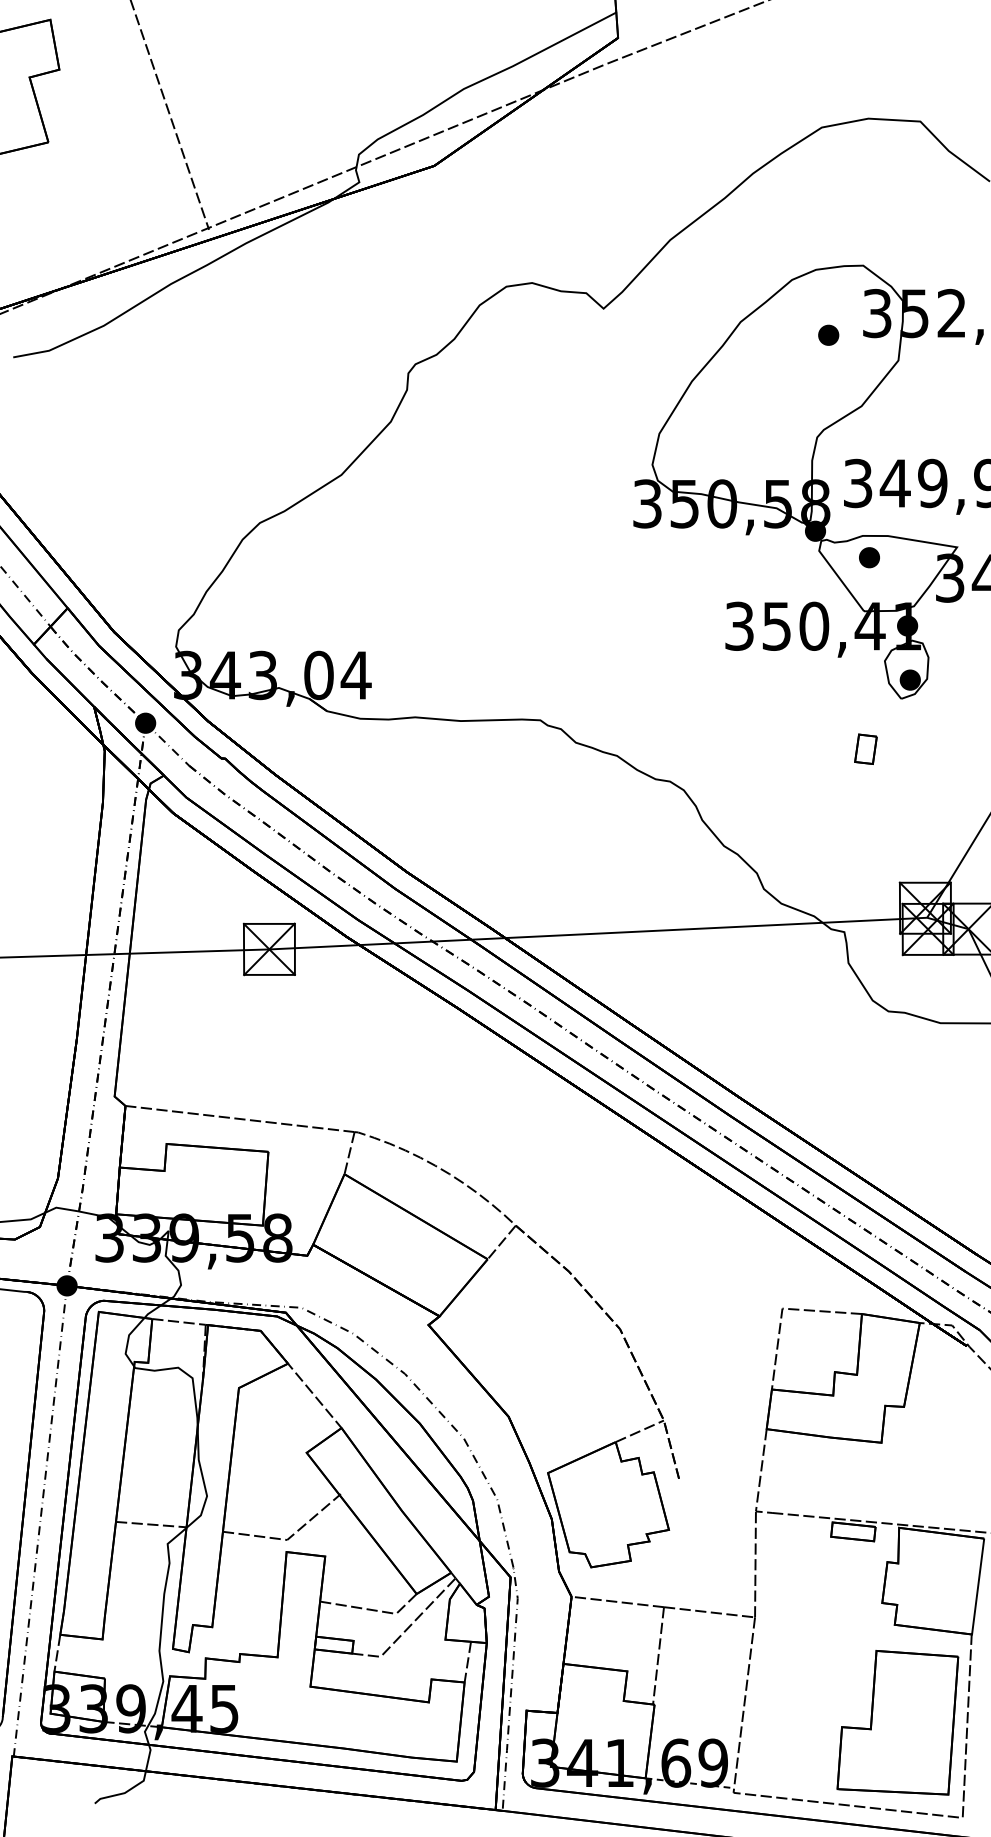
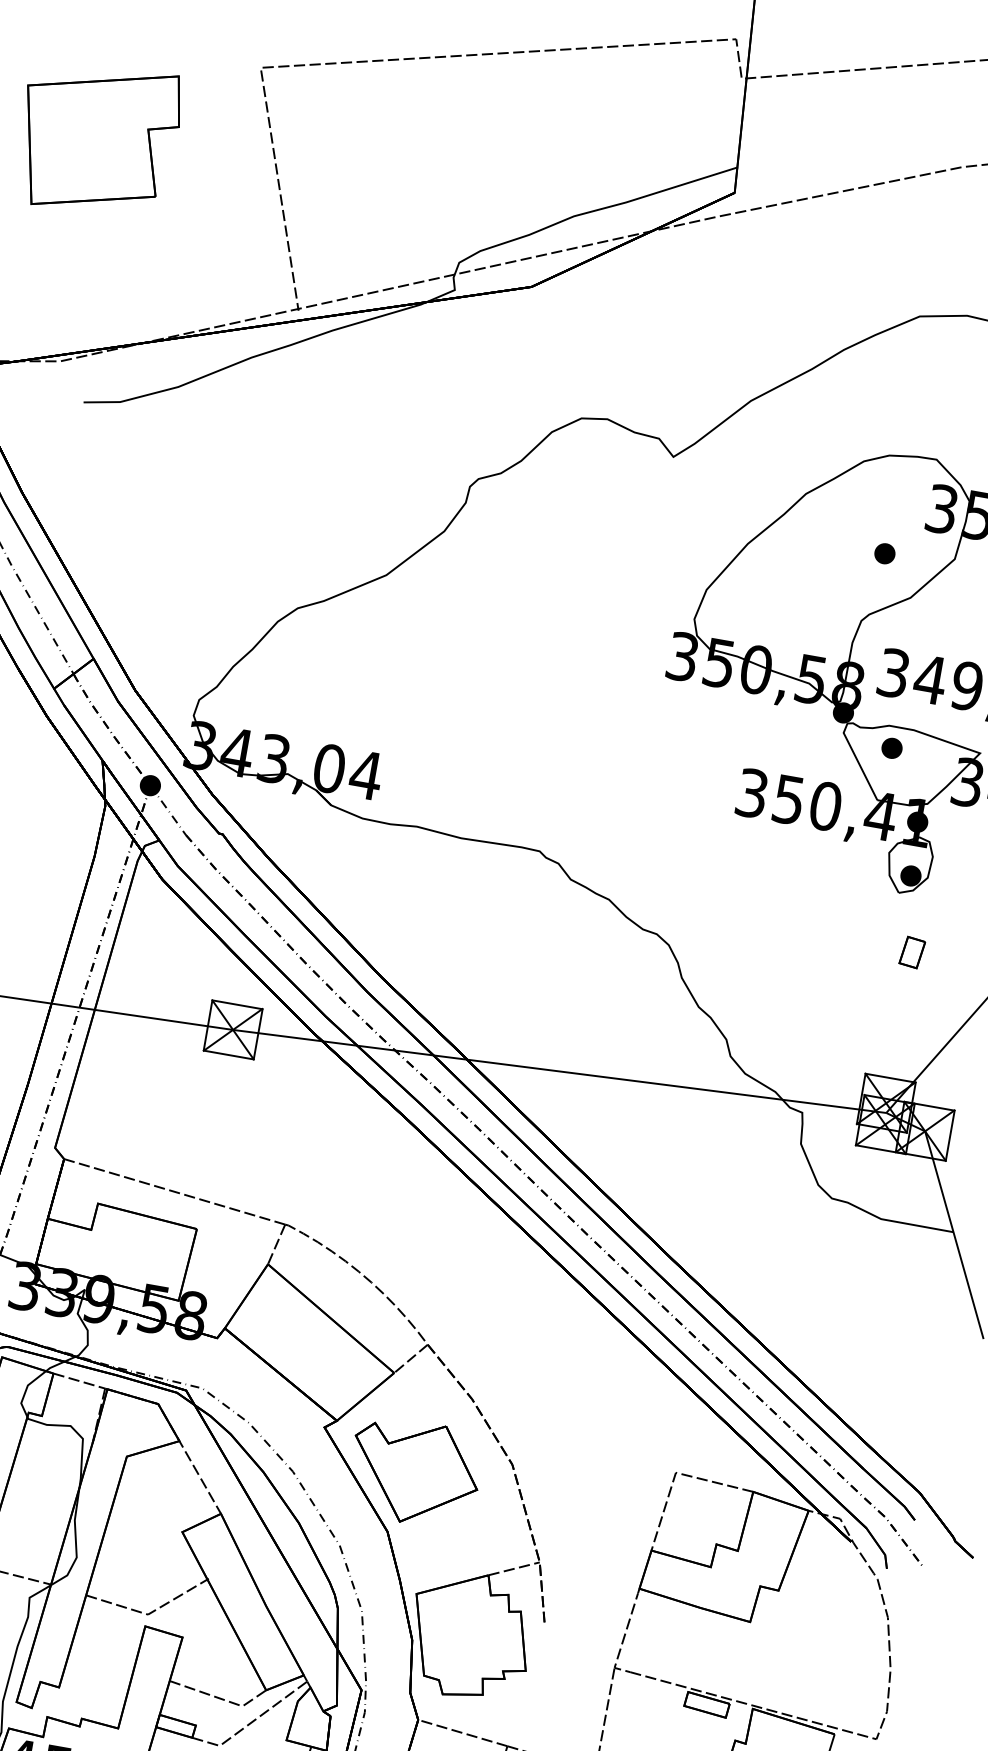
part: (828, 334) -> (884, 552), moved
part: (865, 748) -> (912, 951), moved
part: (524, 1353) -> (414, 1472), added

